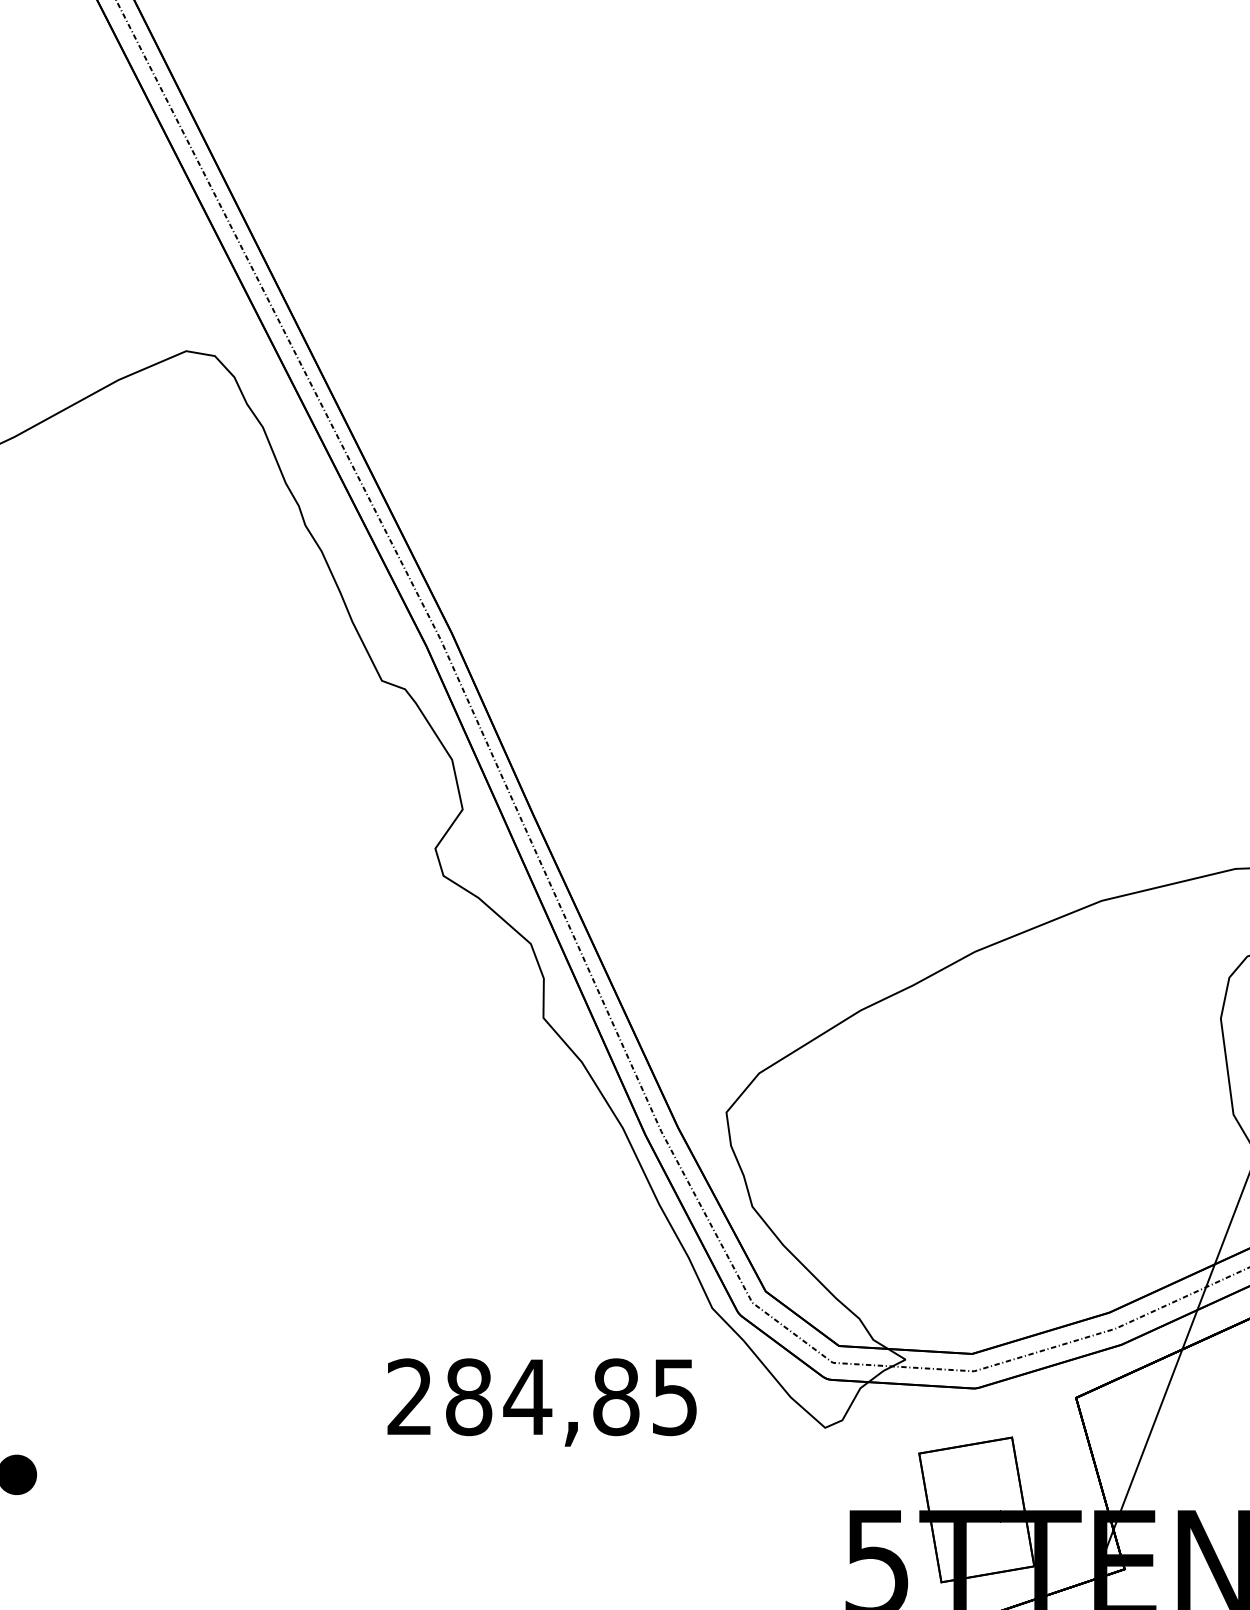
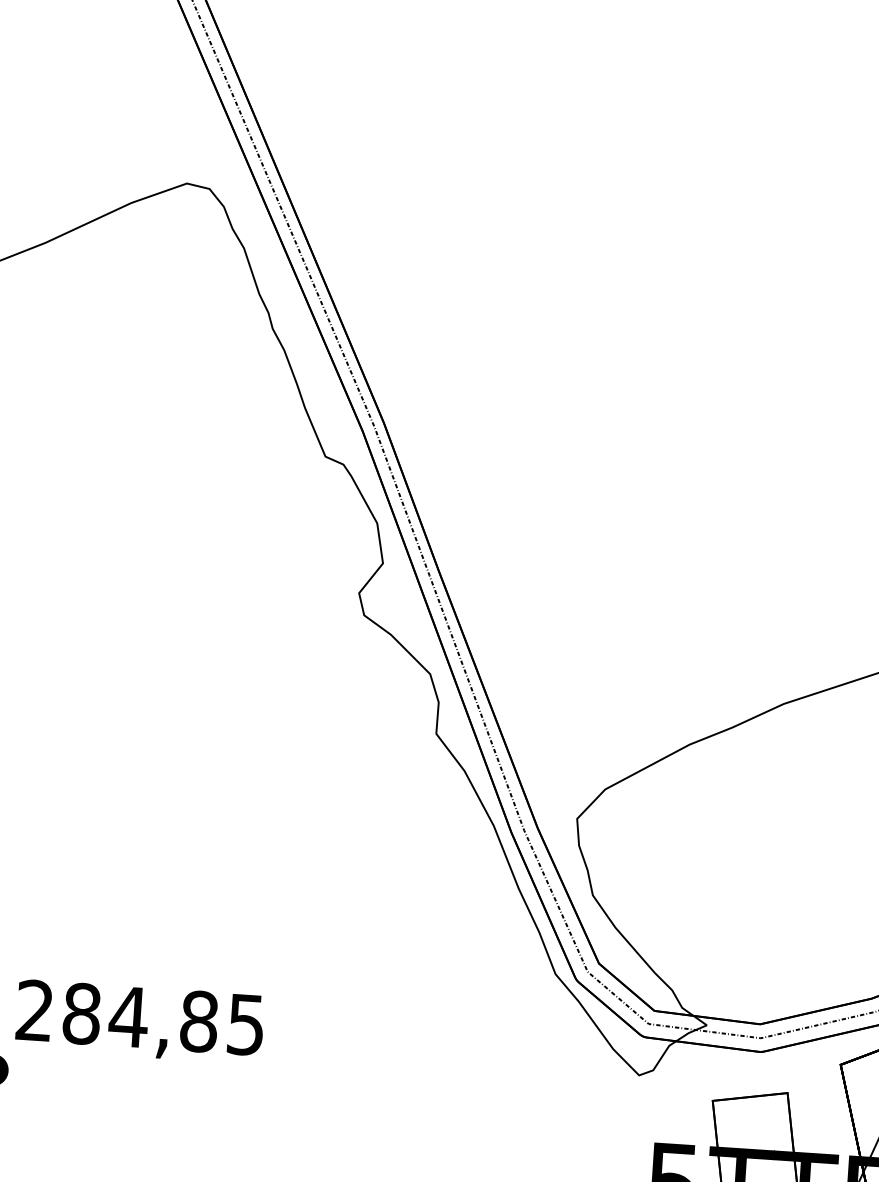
text: (541, 1402) -> (139, 1021), moved

